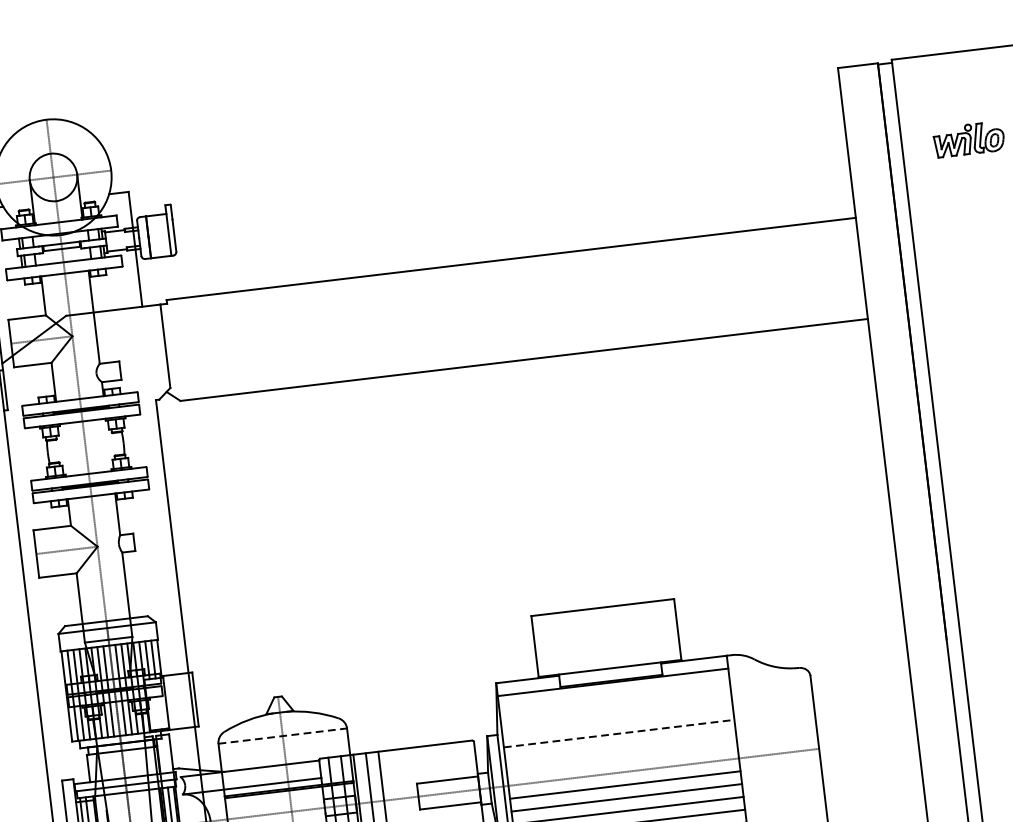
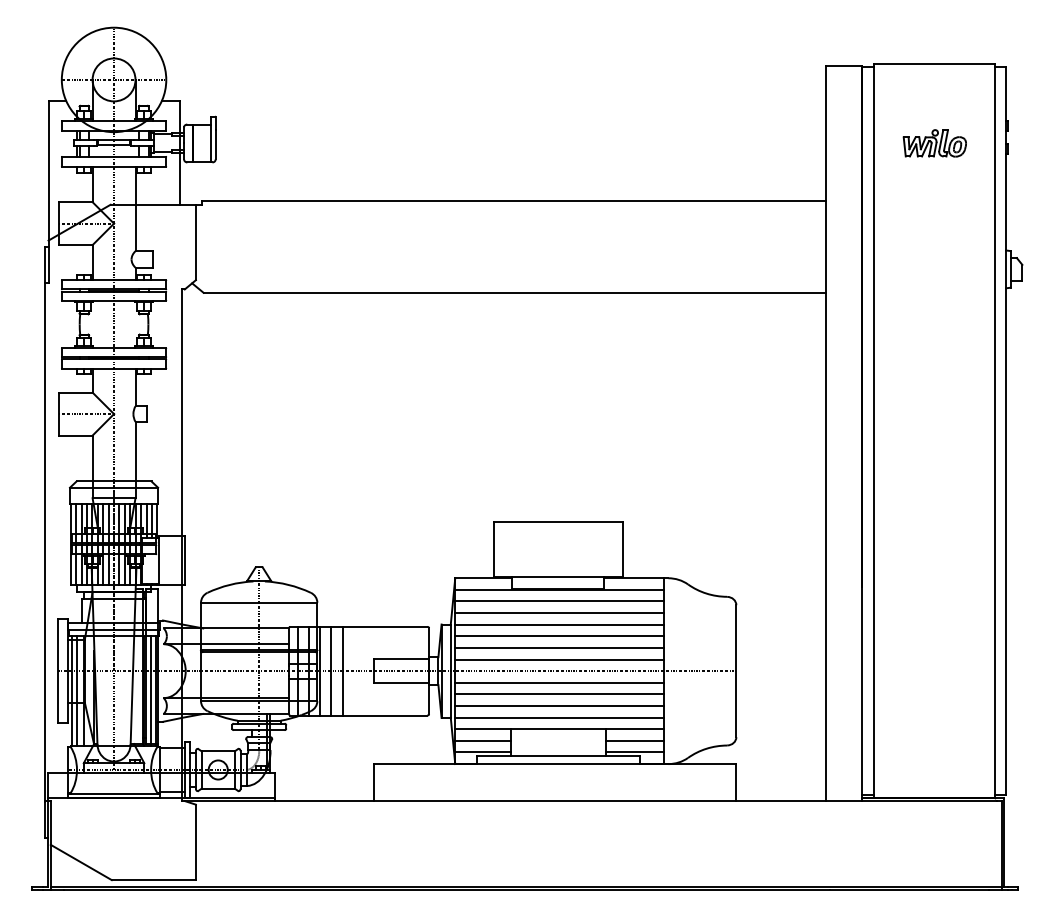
line: (614, 695) -> (559, 601), added
line: (616, 708) -> (559, 613), added
line: (617, 720) -> (559, 624), added
line: (620, 733) -> (560, 636), dashed -> solid
line: (283, 735) -> (259, 602), dashed -> solid
line: (620, 746) -> (559, 647), added
line: (622, 759) -> (559, 659), added

